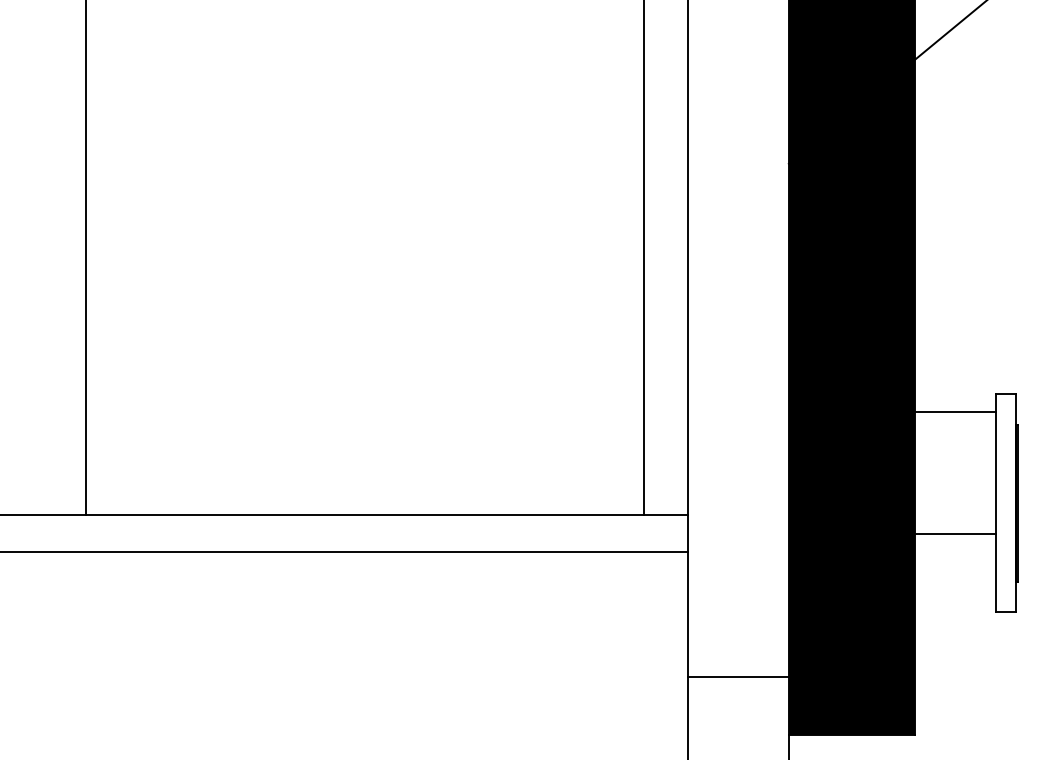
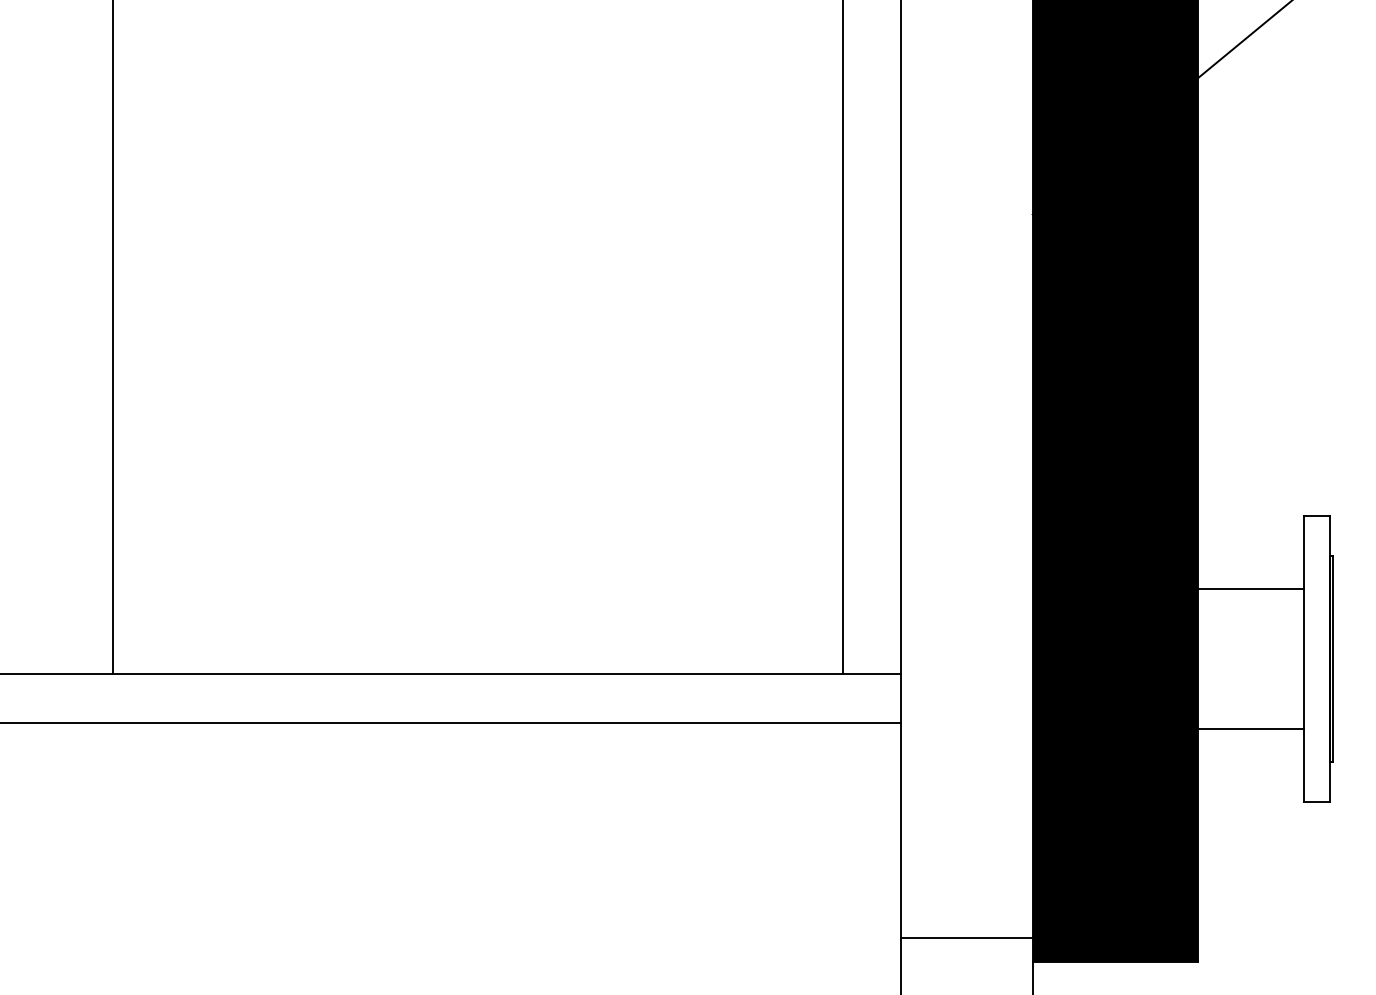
line: (955, 412) -> (1250, 588), moved
line: (955, 533) -> (1250, 728), moved
line: (738, 677) -> (966, 938), moved

